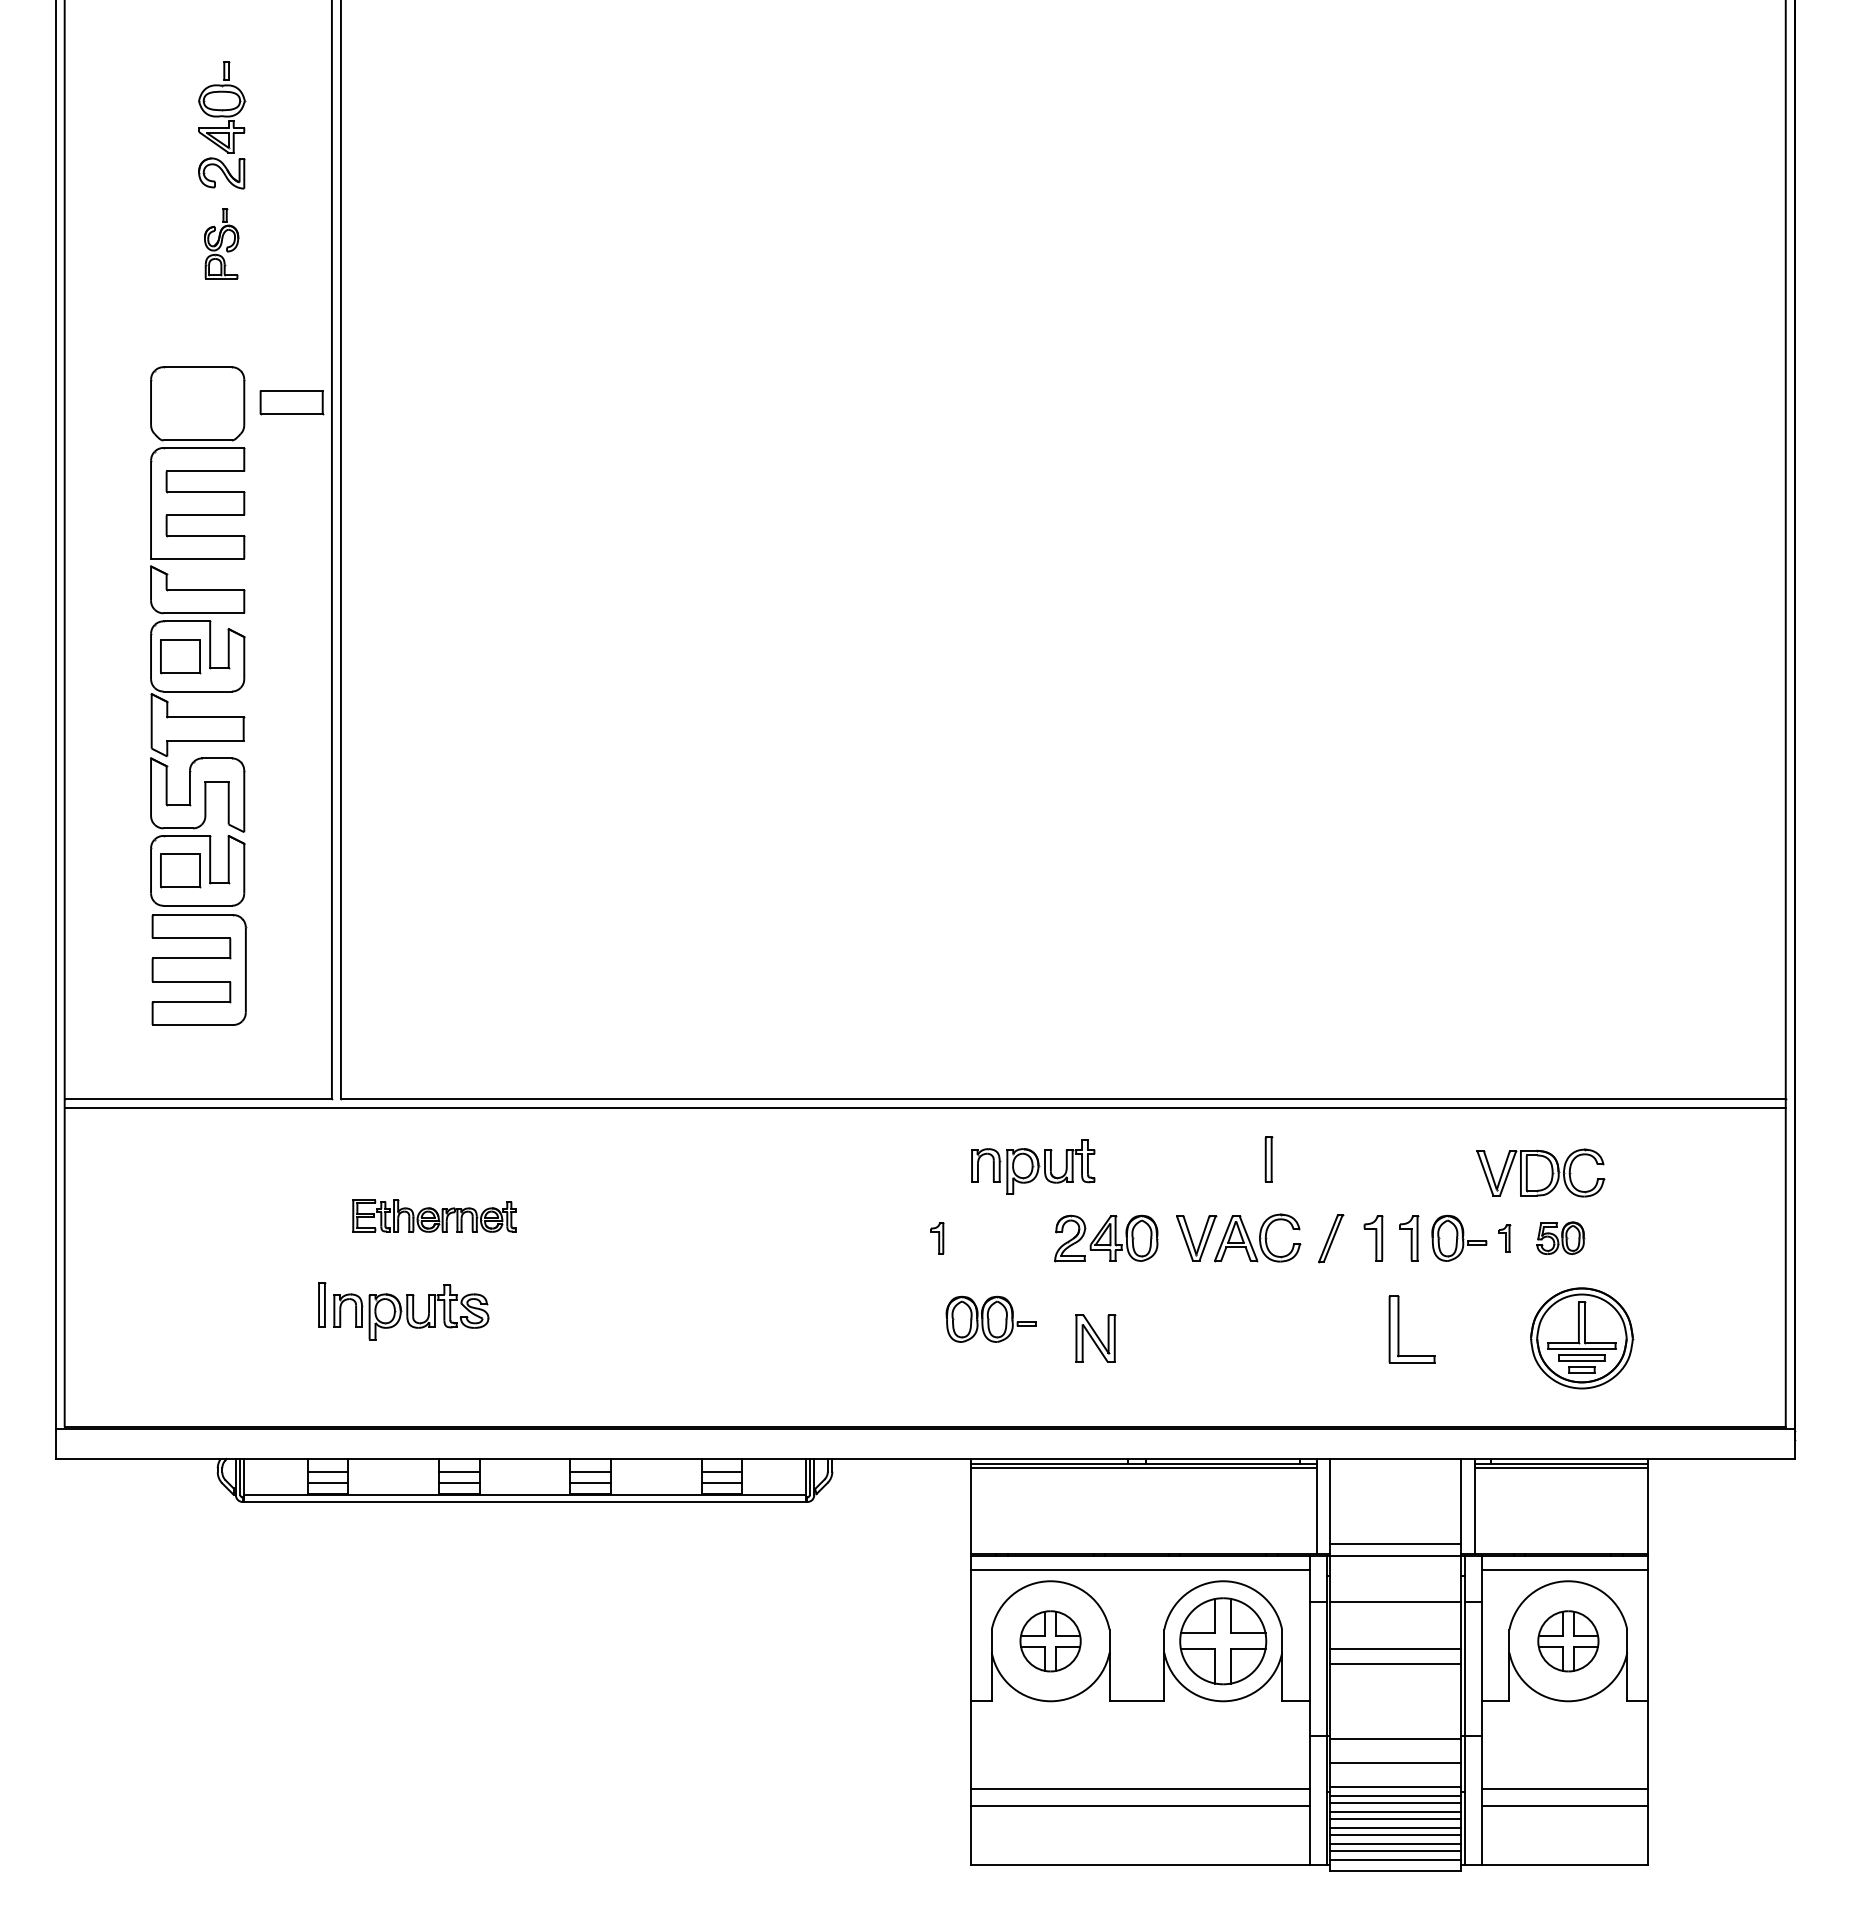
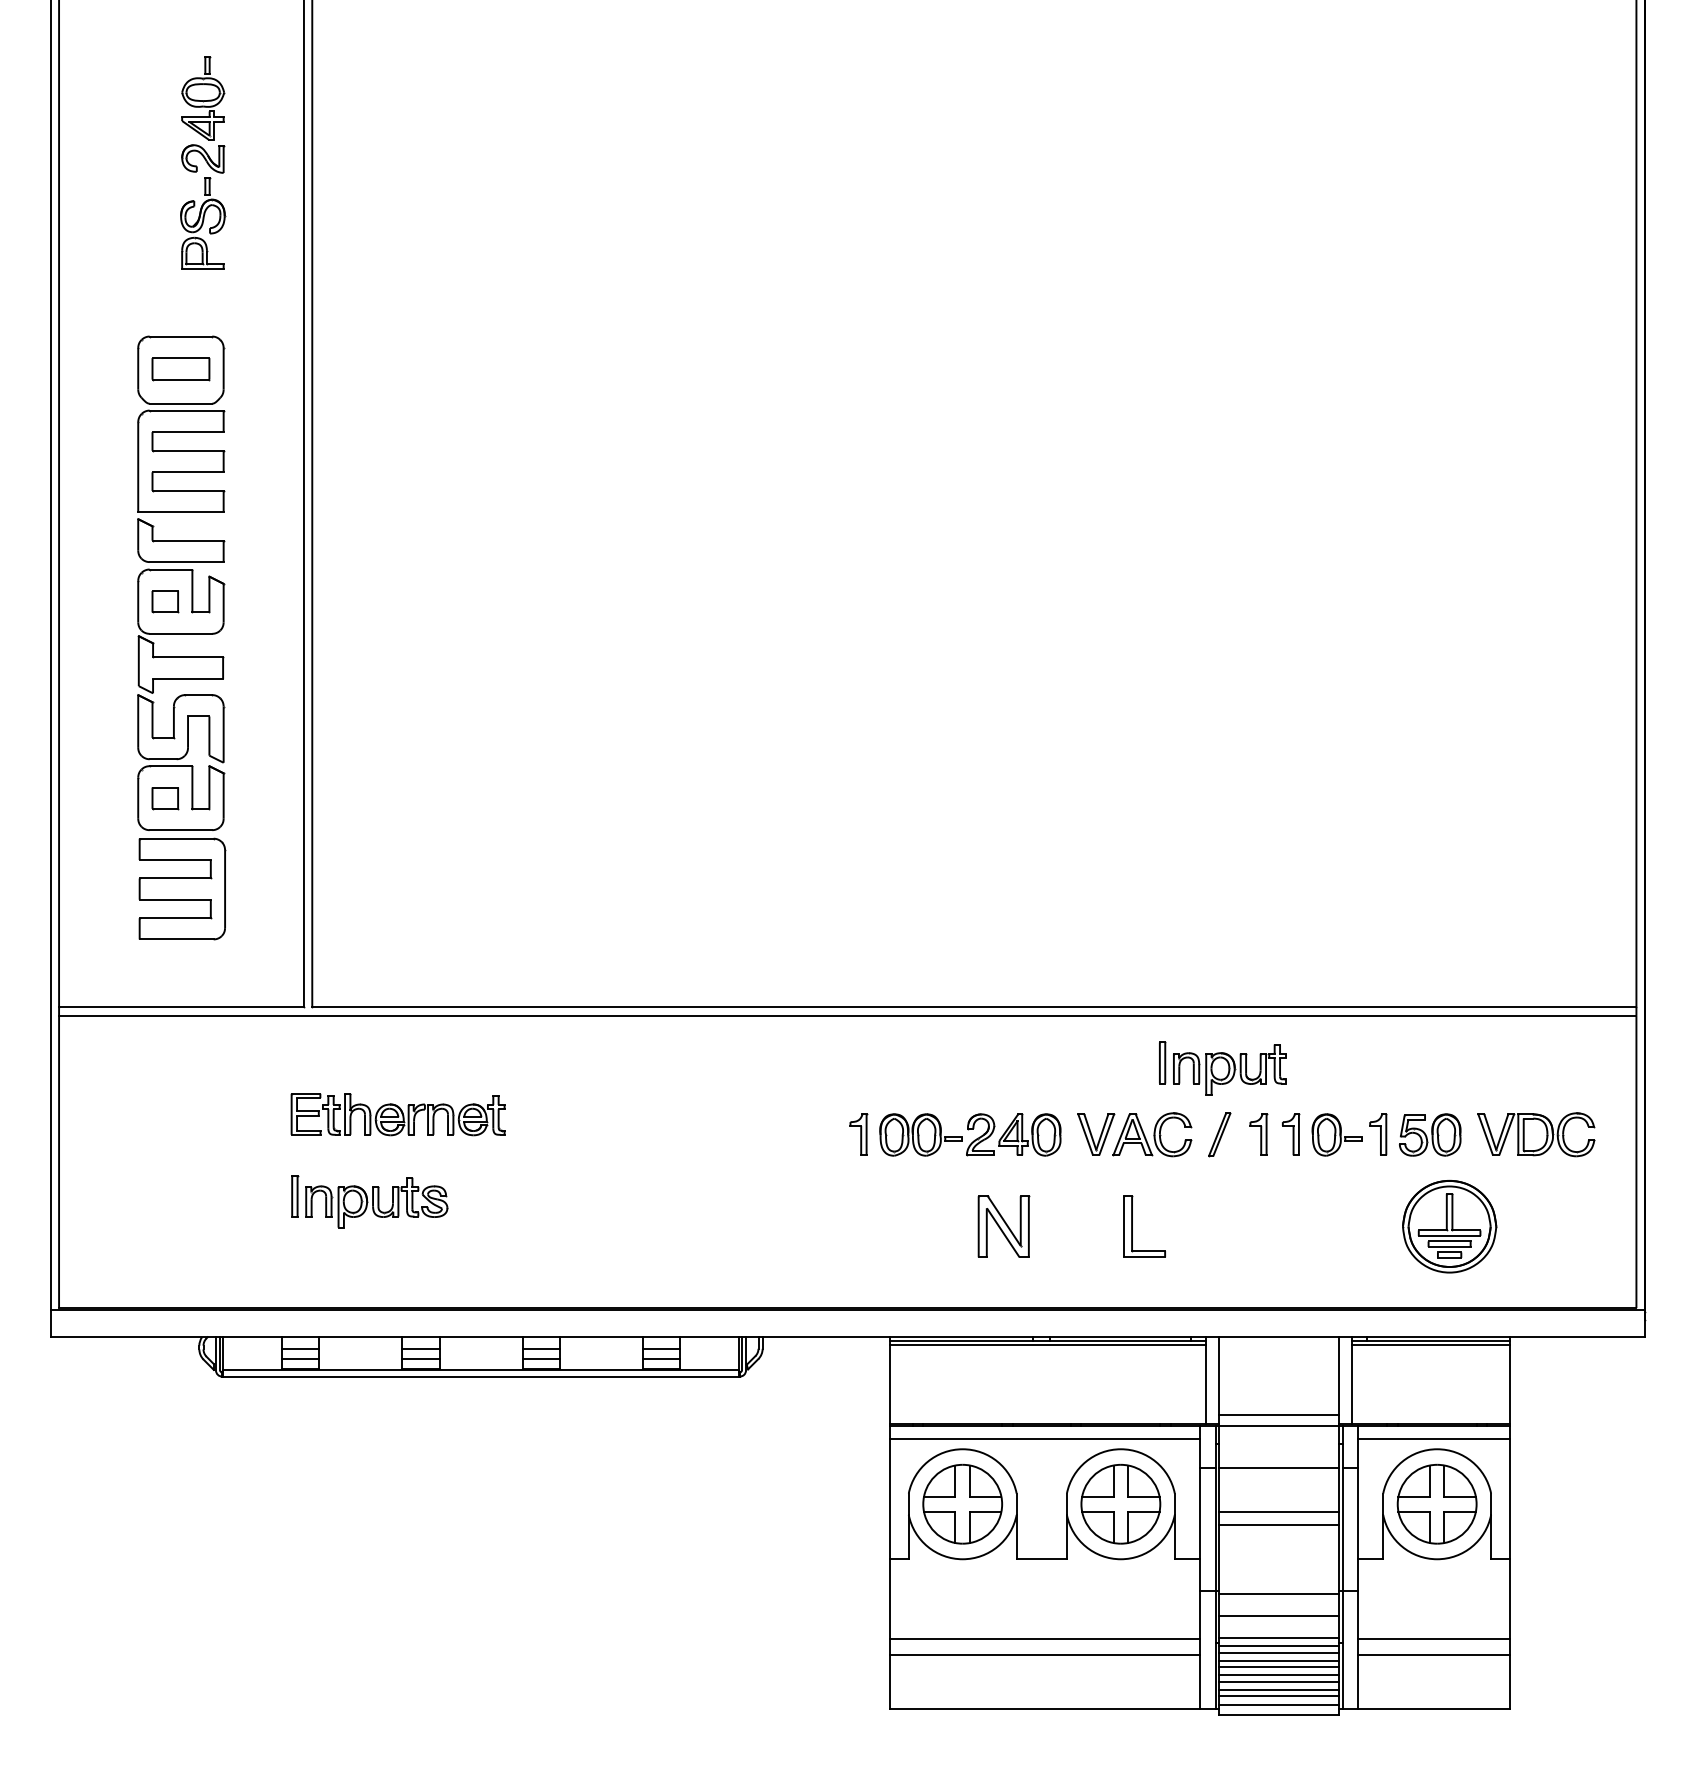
part: (221, 243) -> (202, 223), size x1.43
part: (291, 402) -> (180, 368), moved
part: (180, 656) -> (165, 601), size x0.71
part: (180, 871) -> (165, 798), size x0.71
part: (1033, 1166) -> (1230, 1069), moved
part: (1540, 1172) -> (1536, 1134), moved
part: (434, 1215) -> (397, 1114), size x1.43
part: (1560, 1237) -> (1429, 1134), size x1.43
part: (937, 1238) -> (858, 1135), size x1.43
part: (1504, 1238) -> (1378, 1135), size x1.67
part: (990, 1318) -> (920, 1134), moved
part: (1399, 1329) -> (1133, 1226), moved
part: (1095, 1338) -> (1003, 1226), size x1.43
part: (1050, 1641) -> (962, 1504), size x1.43
part: (1568, 1641) -> (1437, 1504), size x1.43

